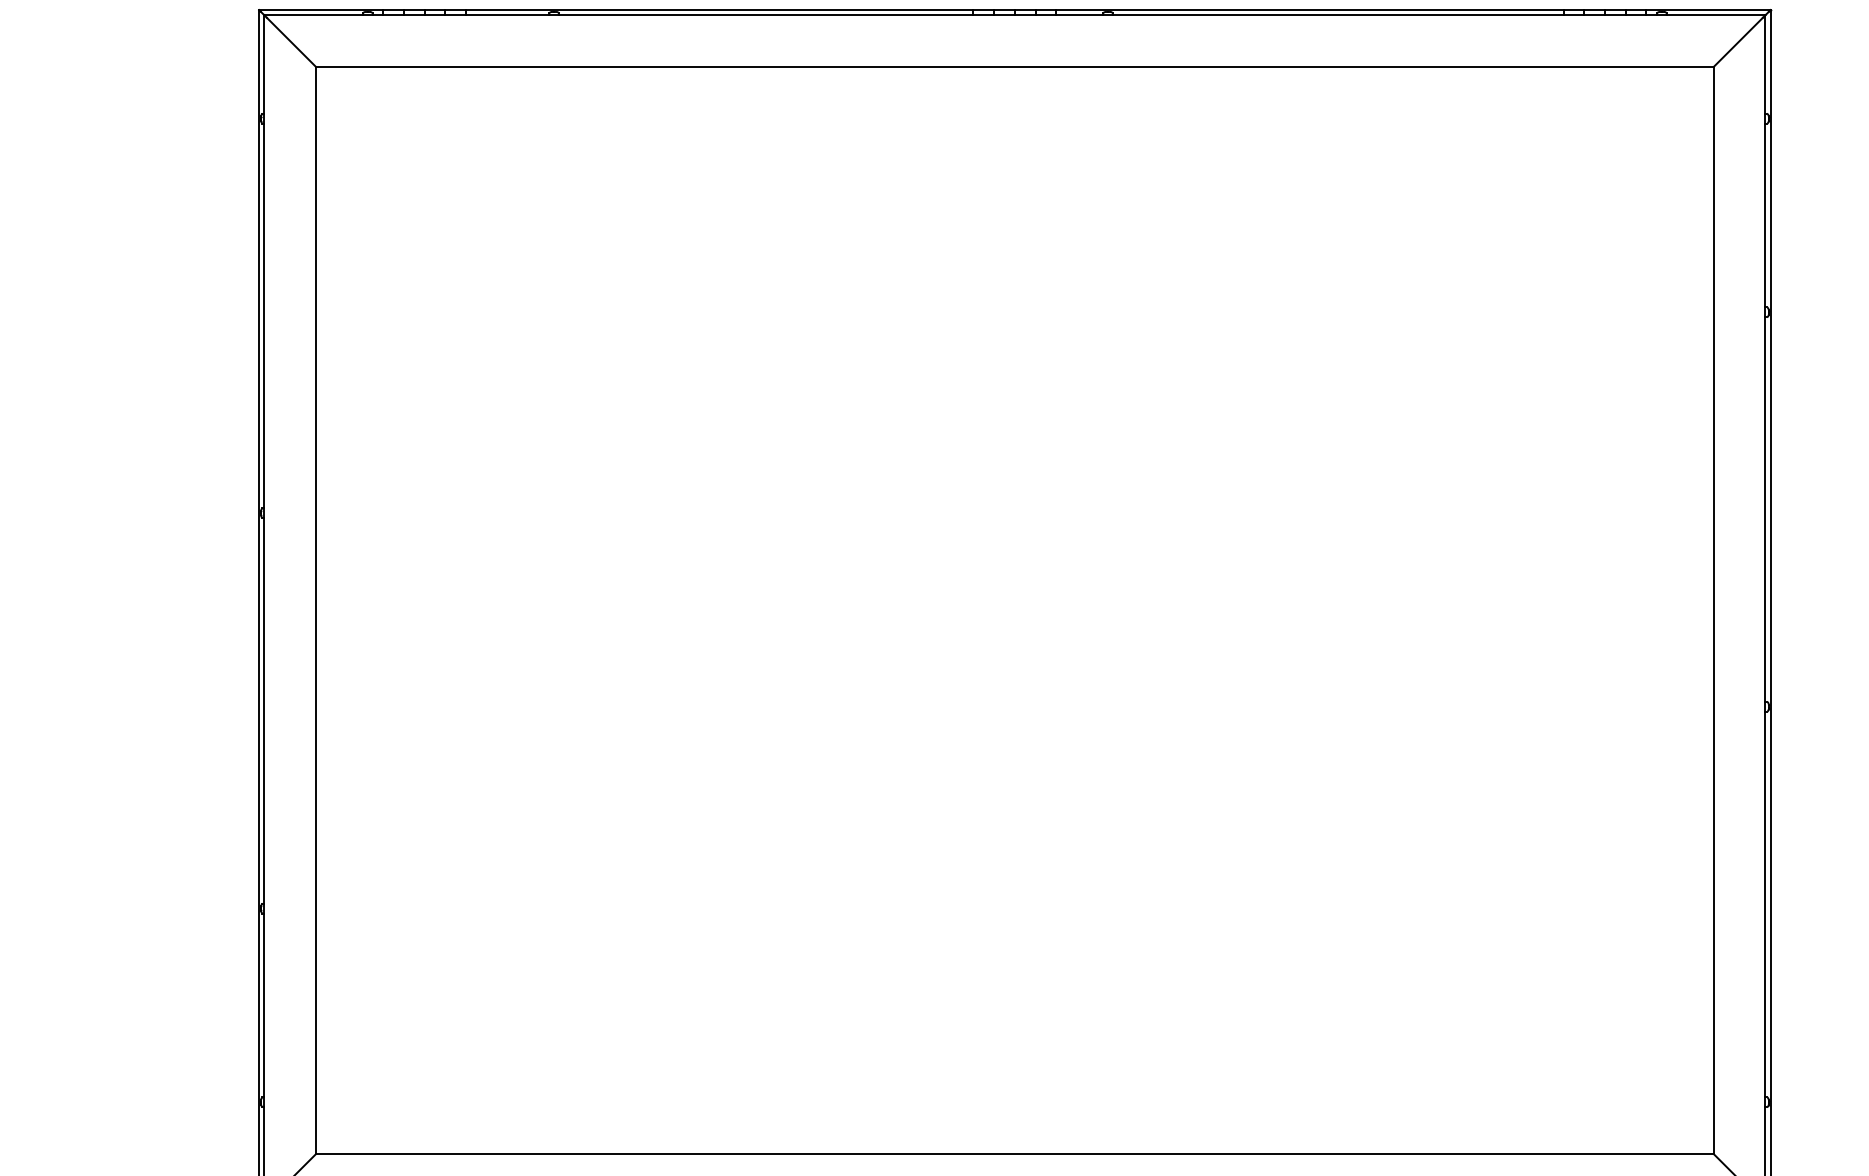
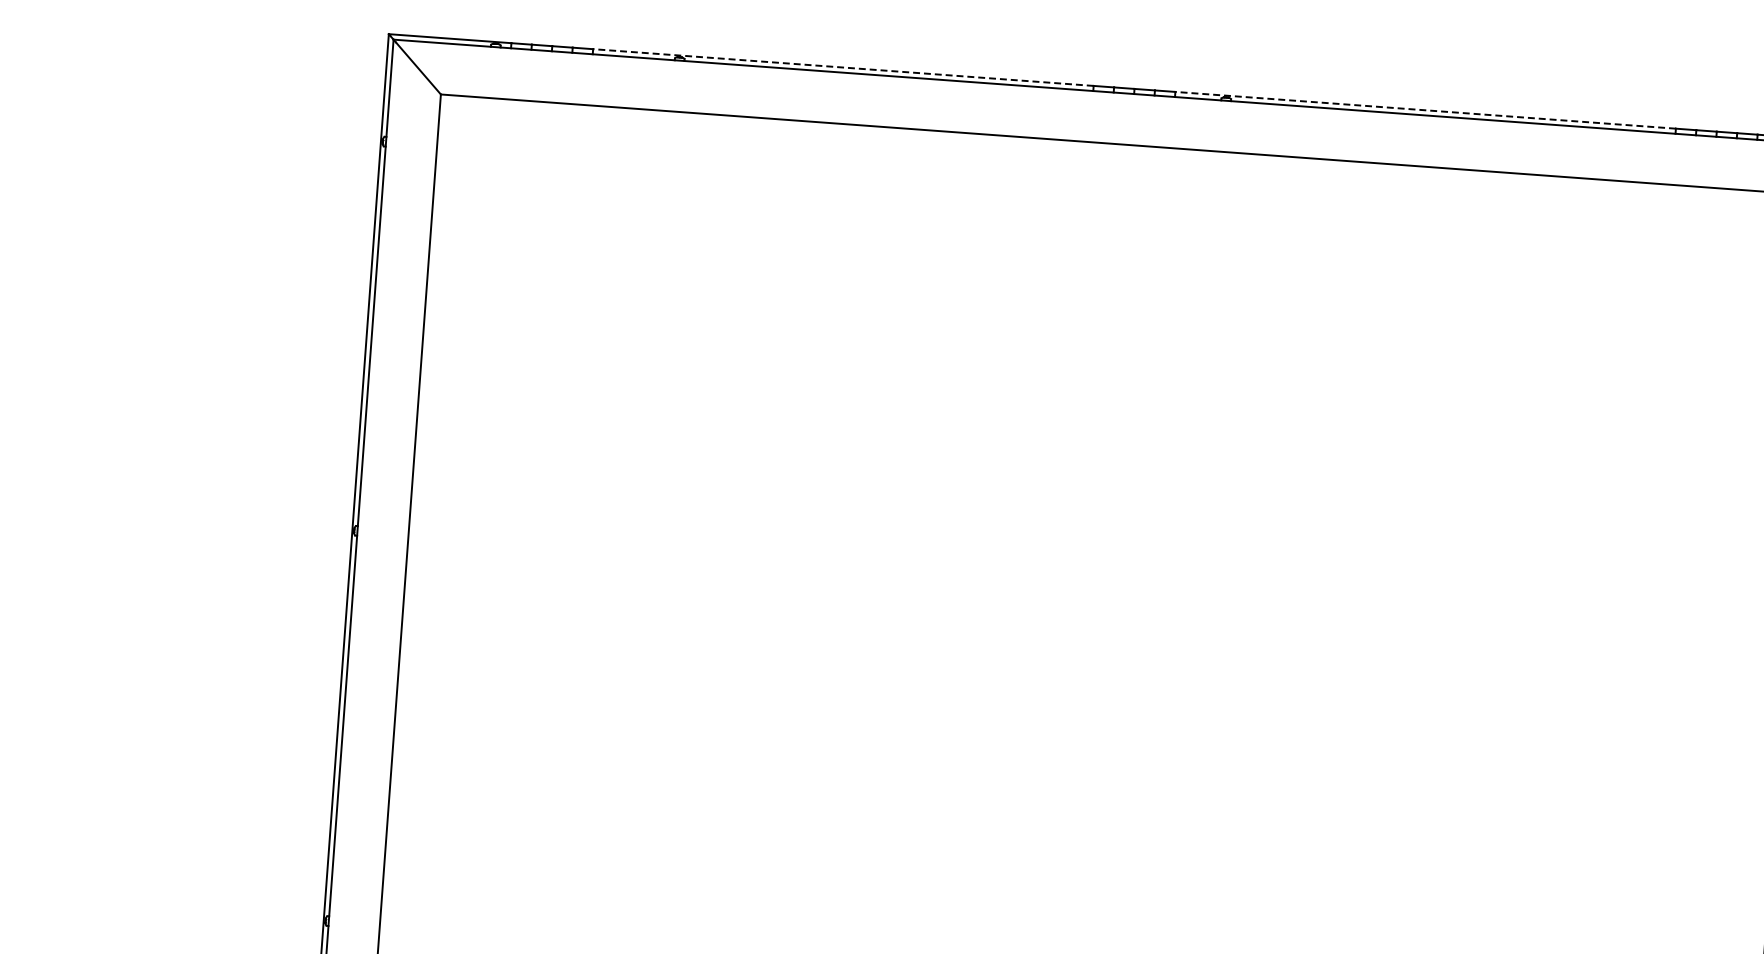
line: (719, 10) -> (843, 67), solid -> dashed
line: (1309, 10) -> (1425, 110), solid -> dashed

